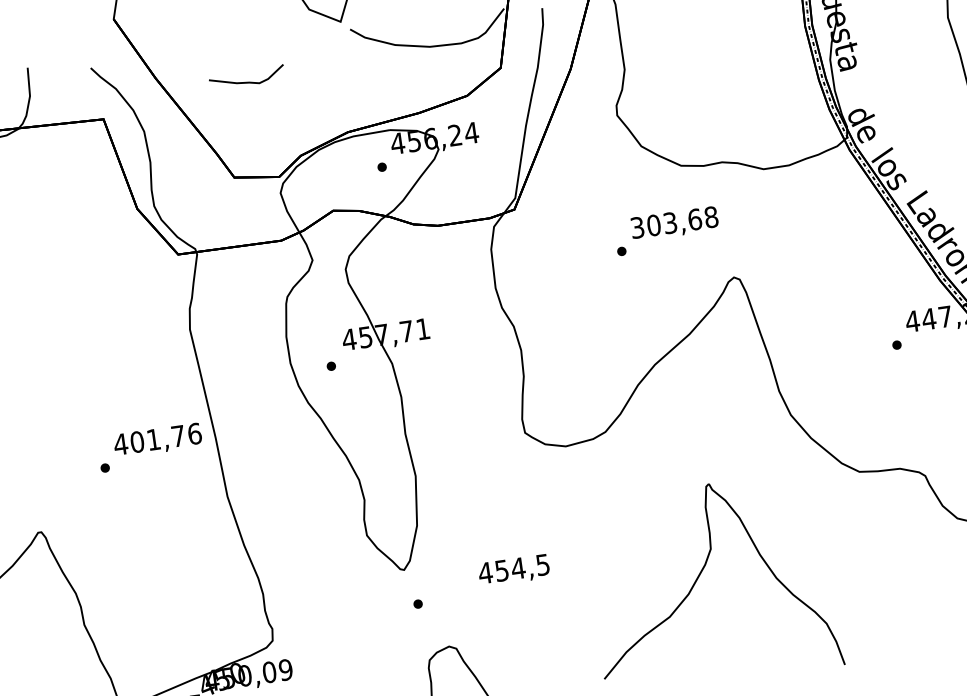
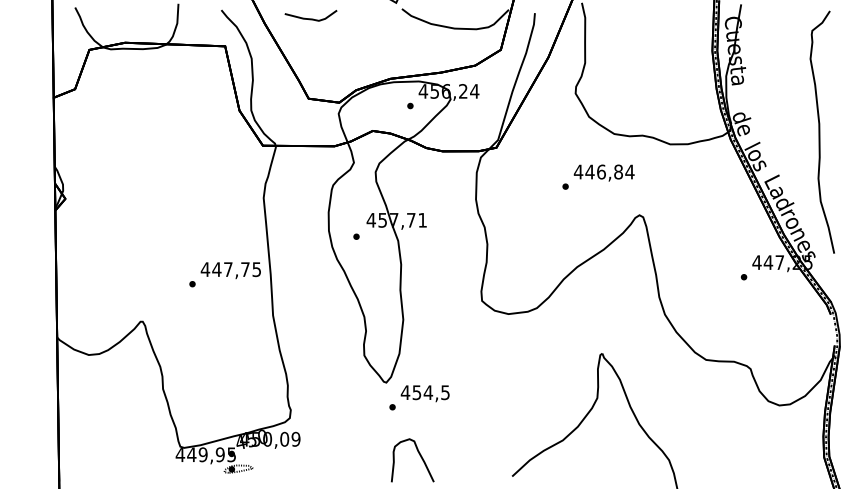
curve: (246, 81) -> (310, 18), moved
text: (673, 221) -> (603, 171), 303,68 -> 446,84
text: (165, 437) -> (236, 269), 401,76 -> 447,75
text: (513, 570) -> (424, 393), moved

